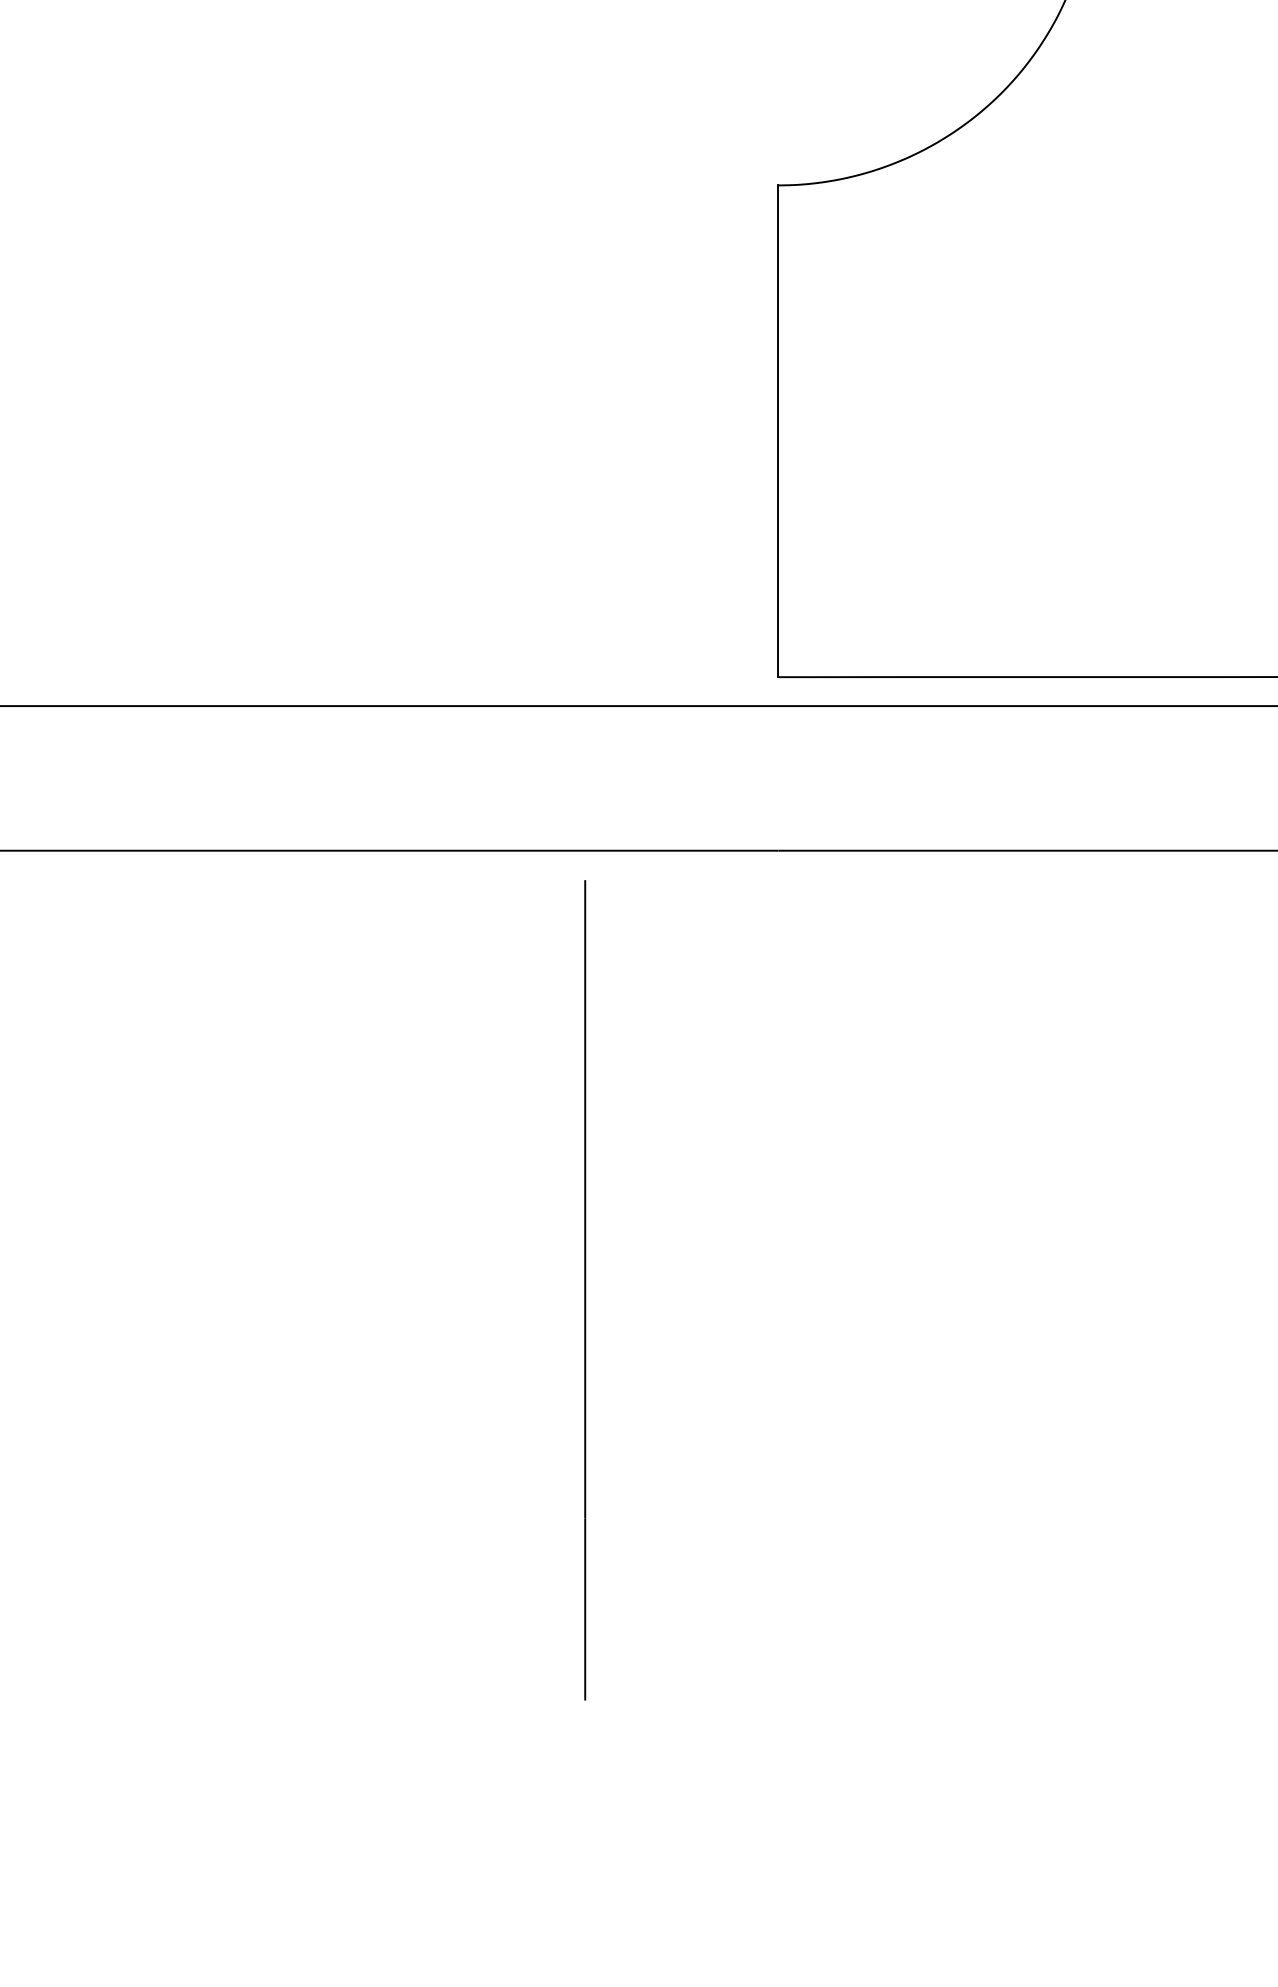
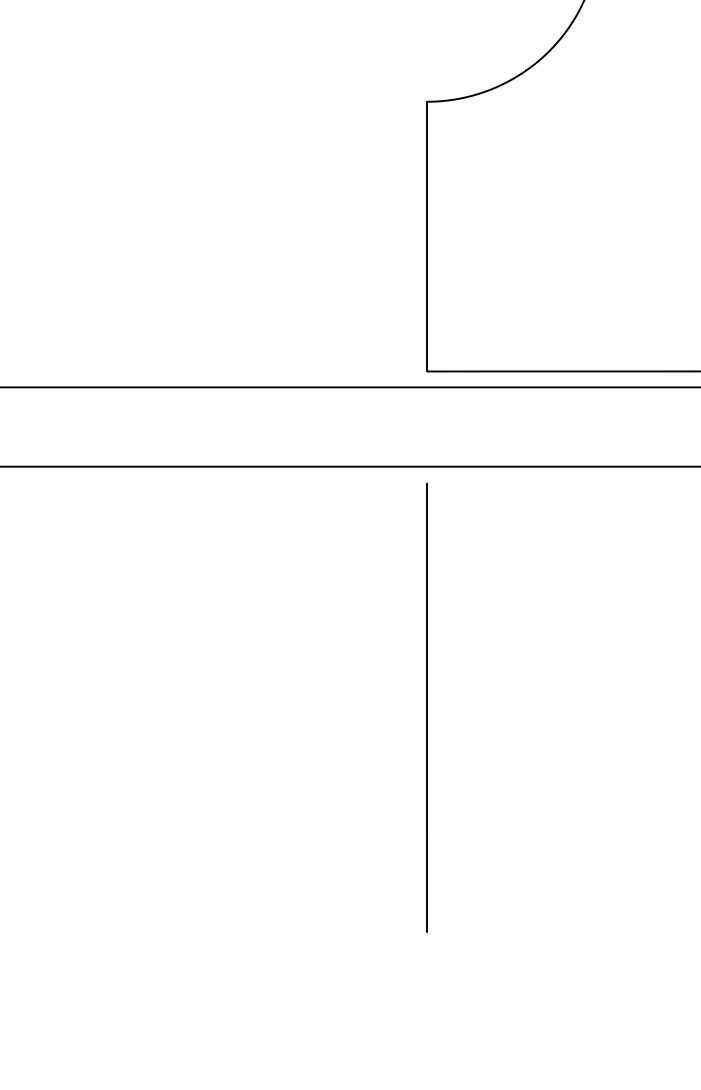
line: (584, 1289) -> (426, 707), moved

